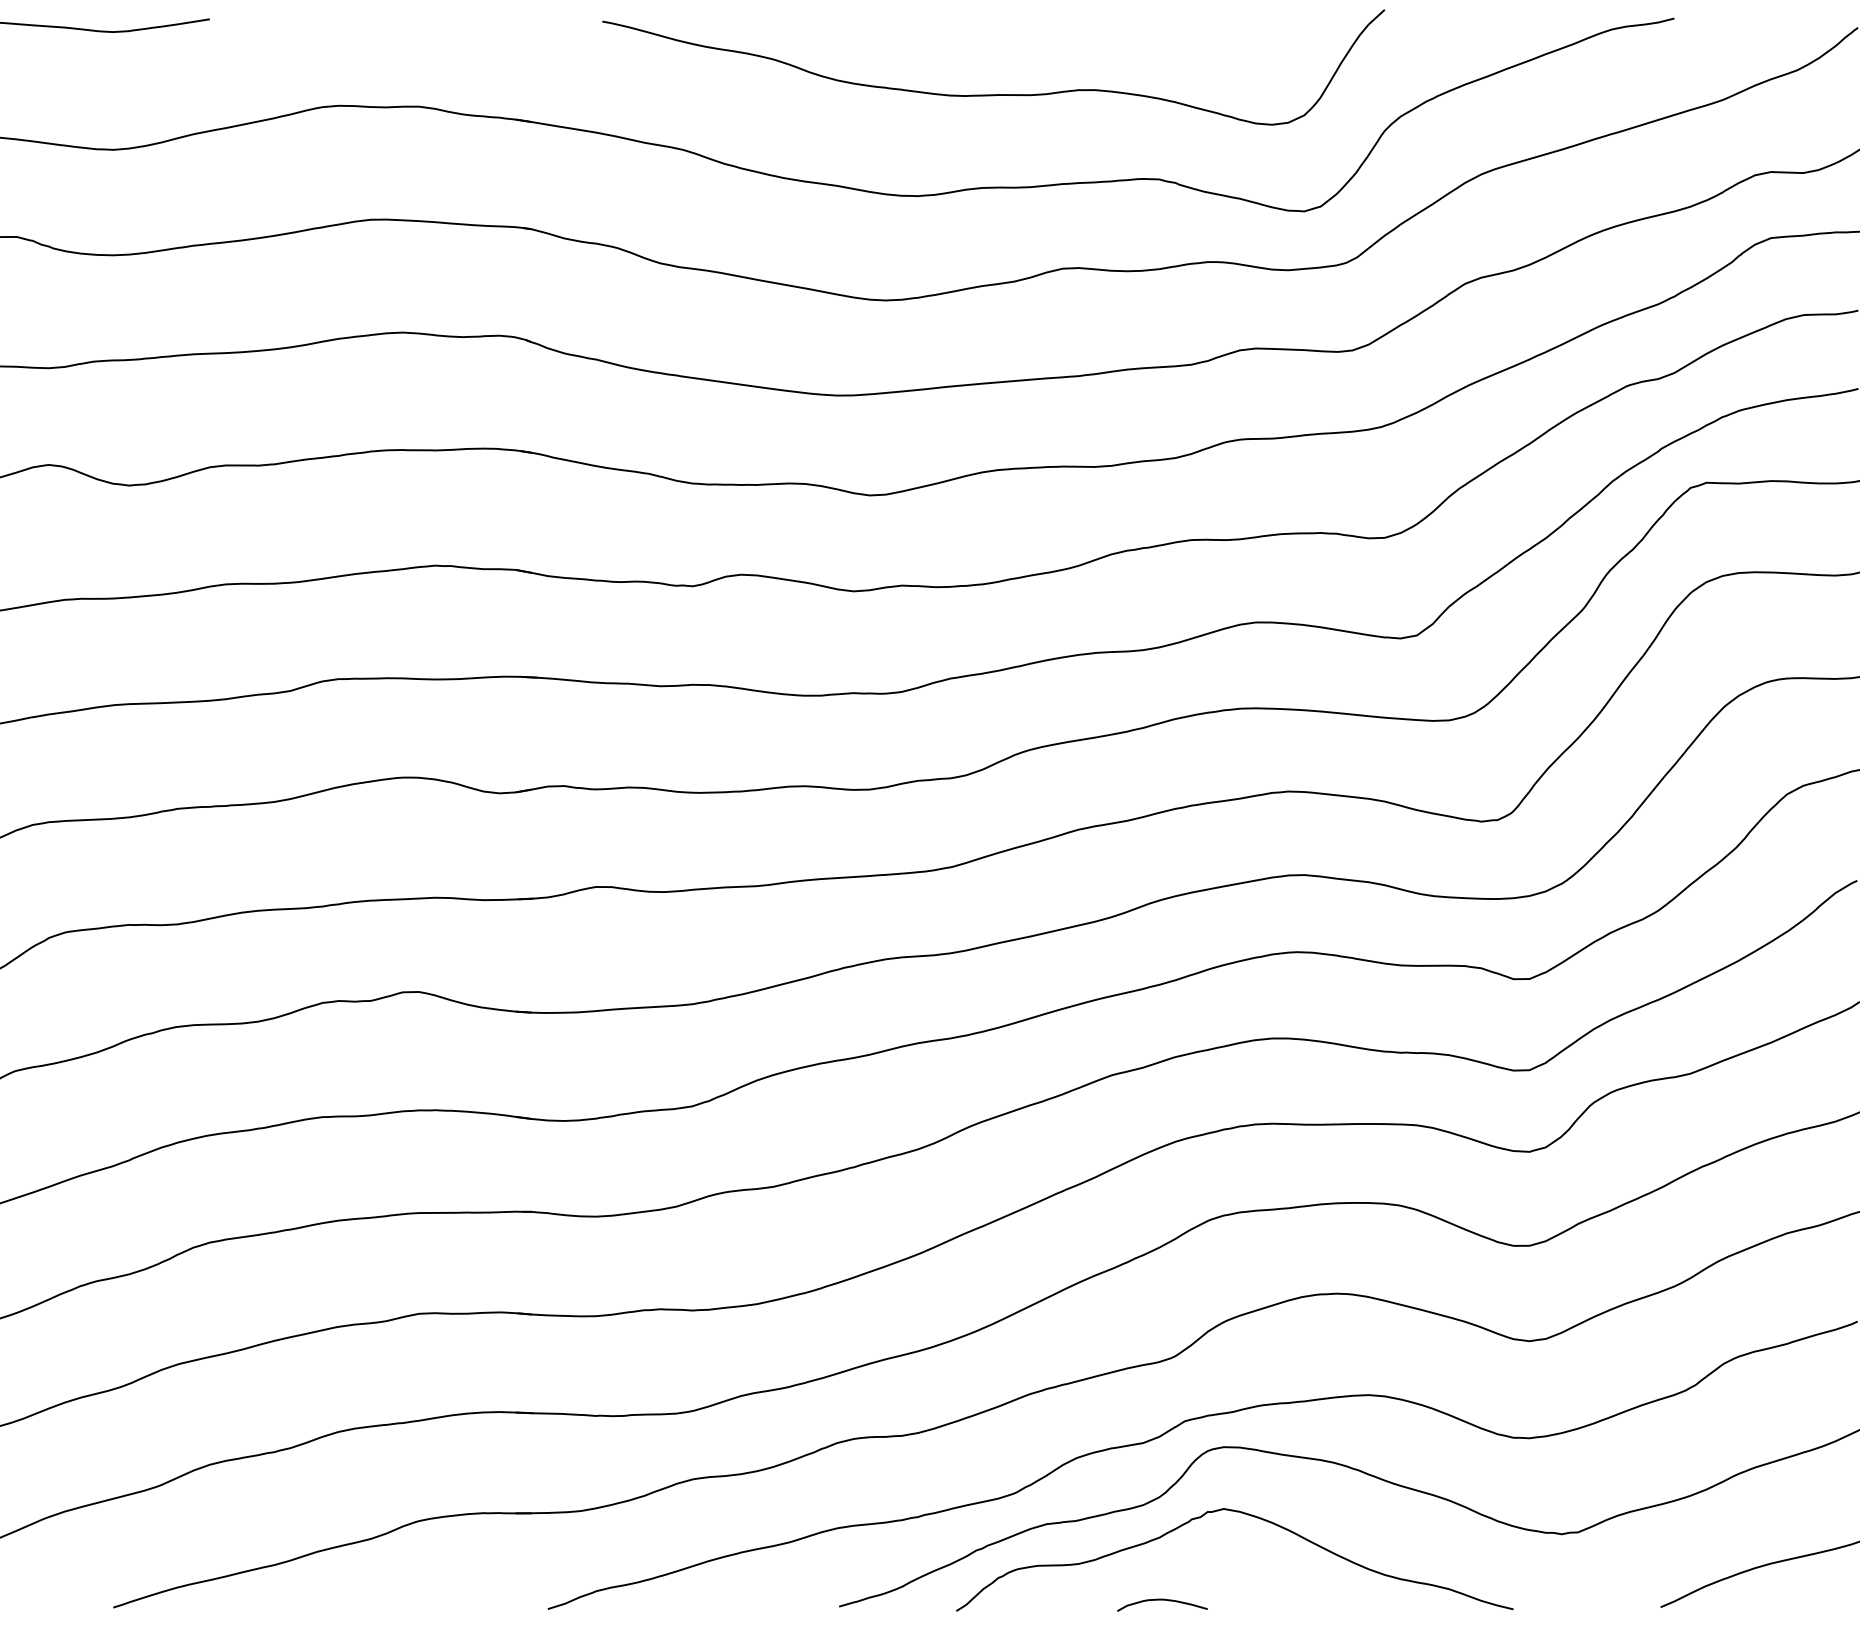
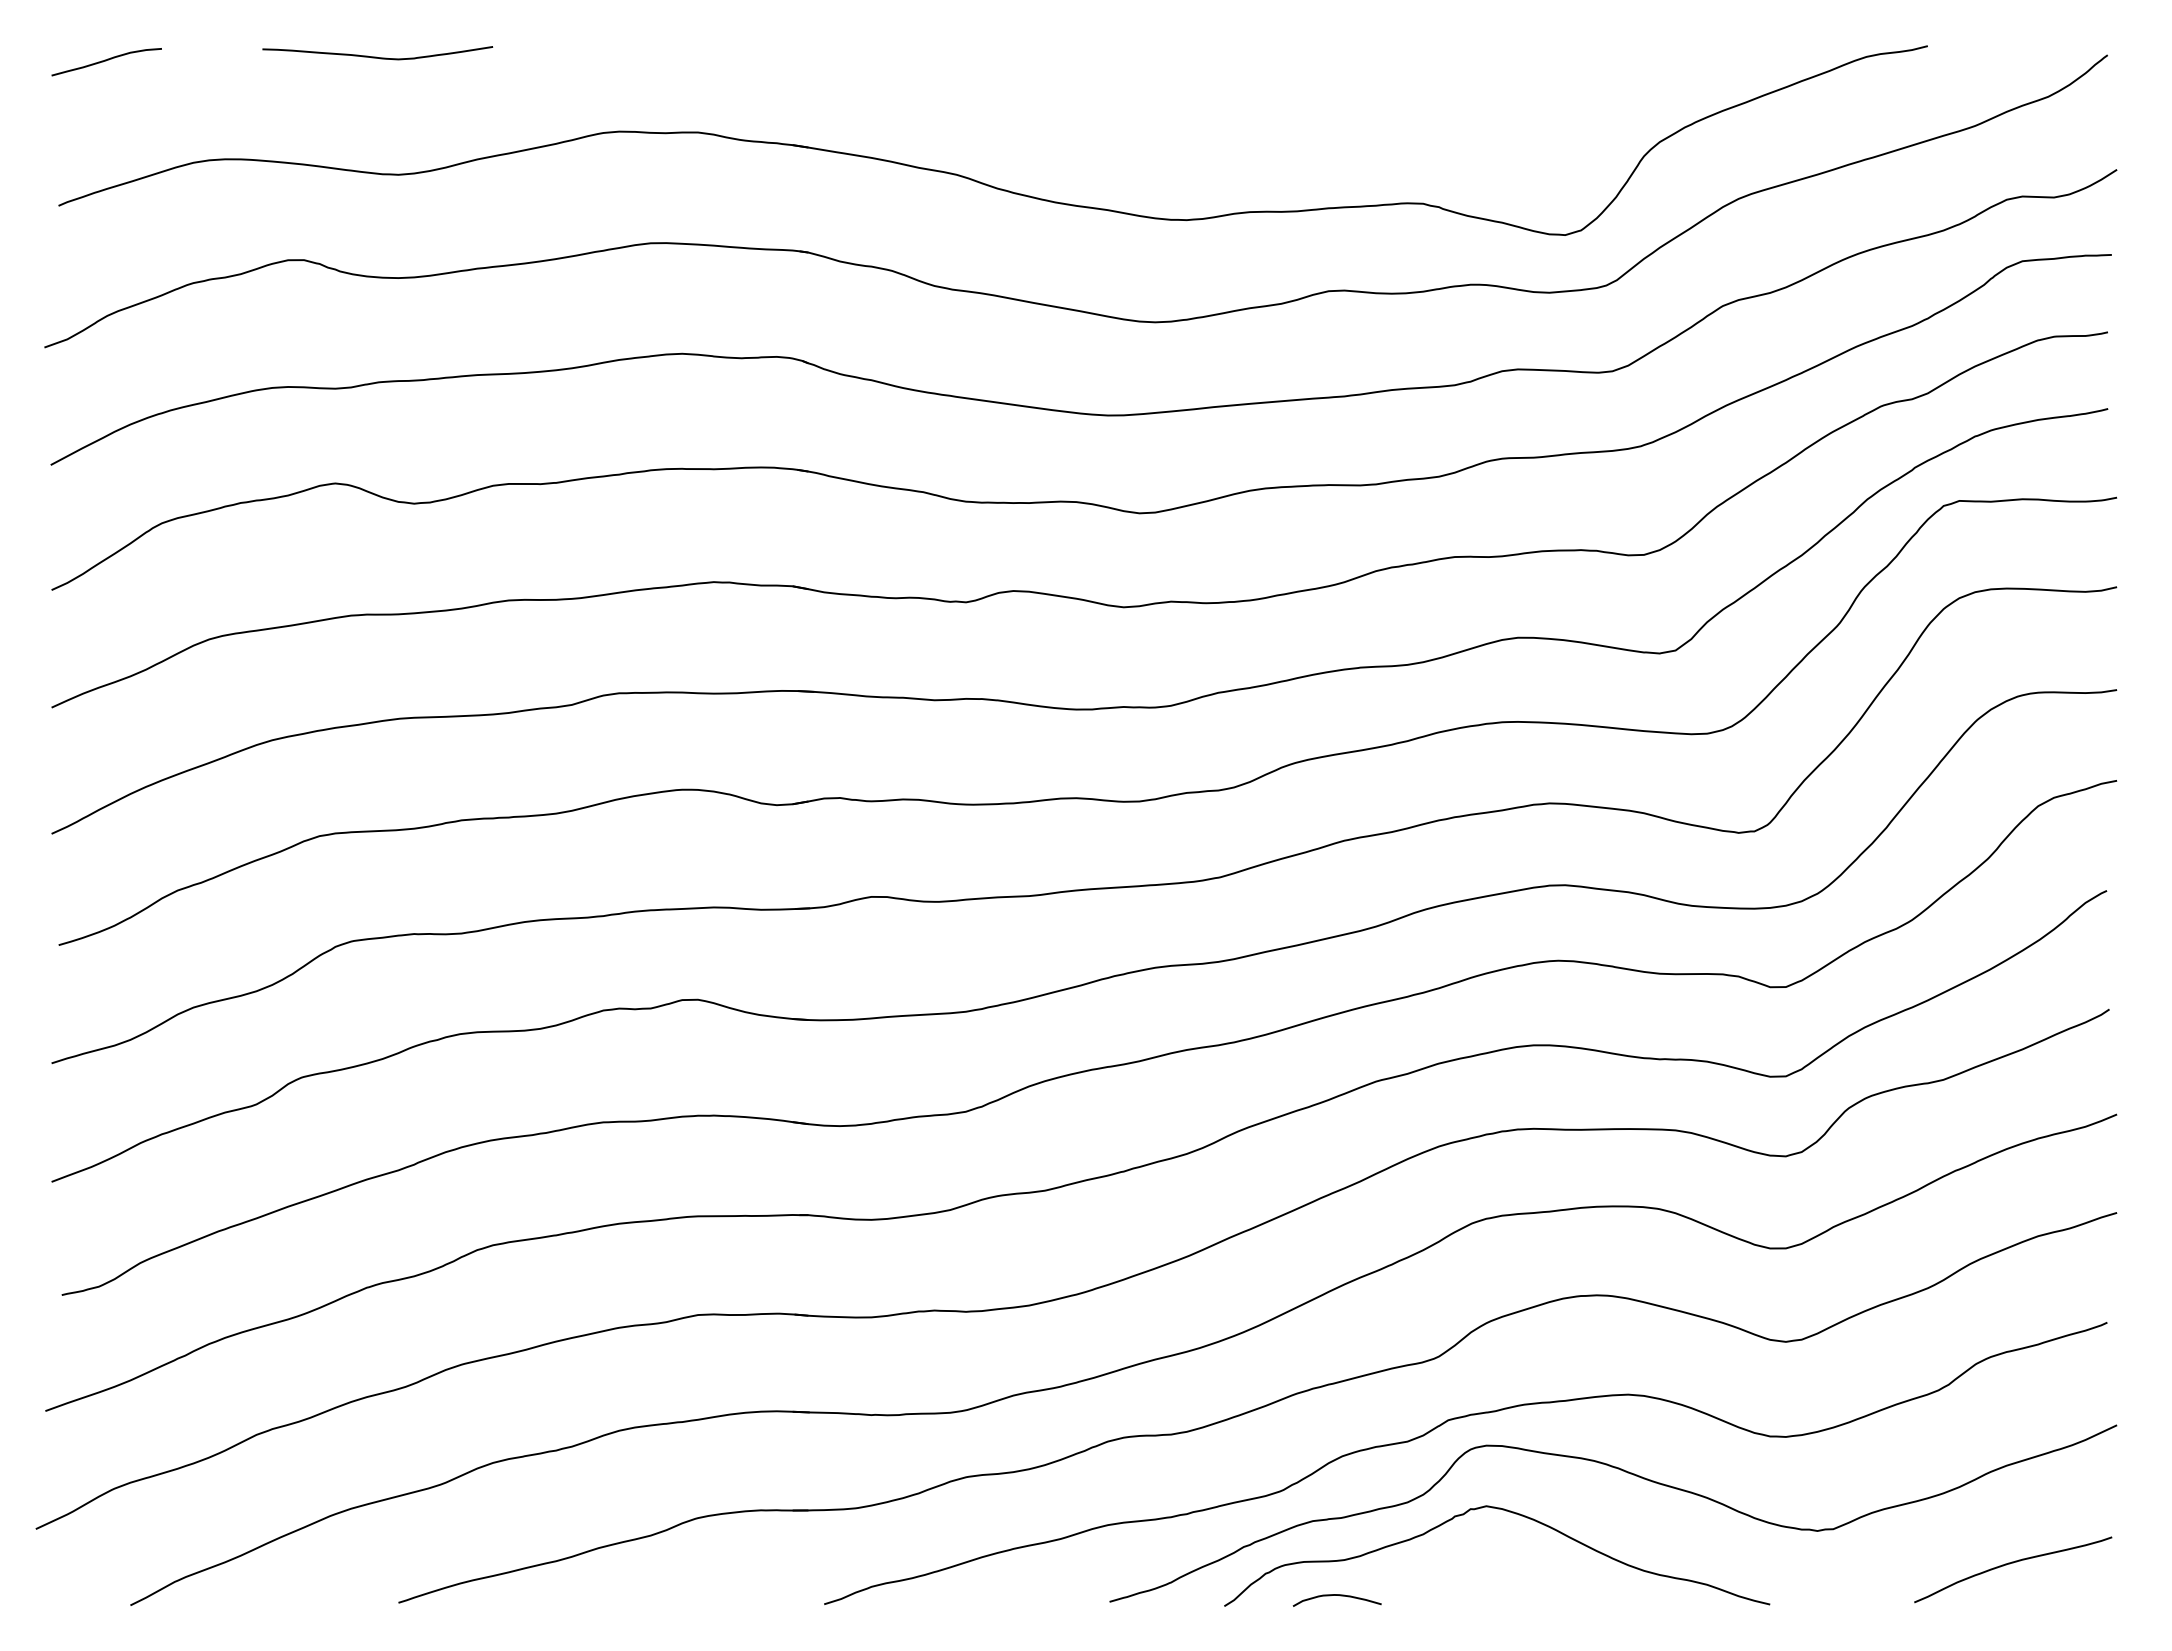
curve: (993, 94) -> (1260, 120), removed
curve: (1161, 1600) -> (1336, 1595), moved

